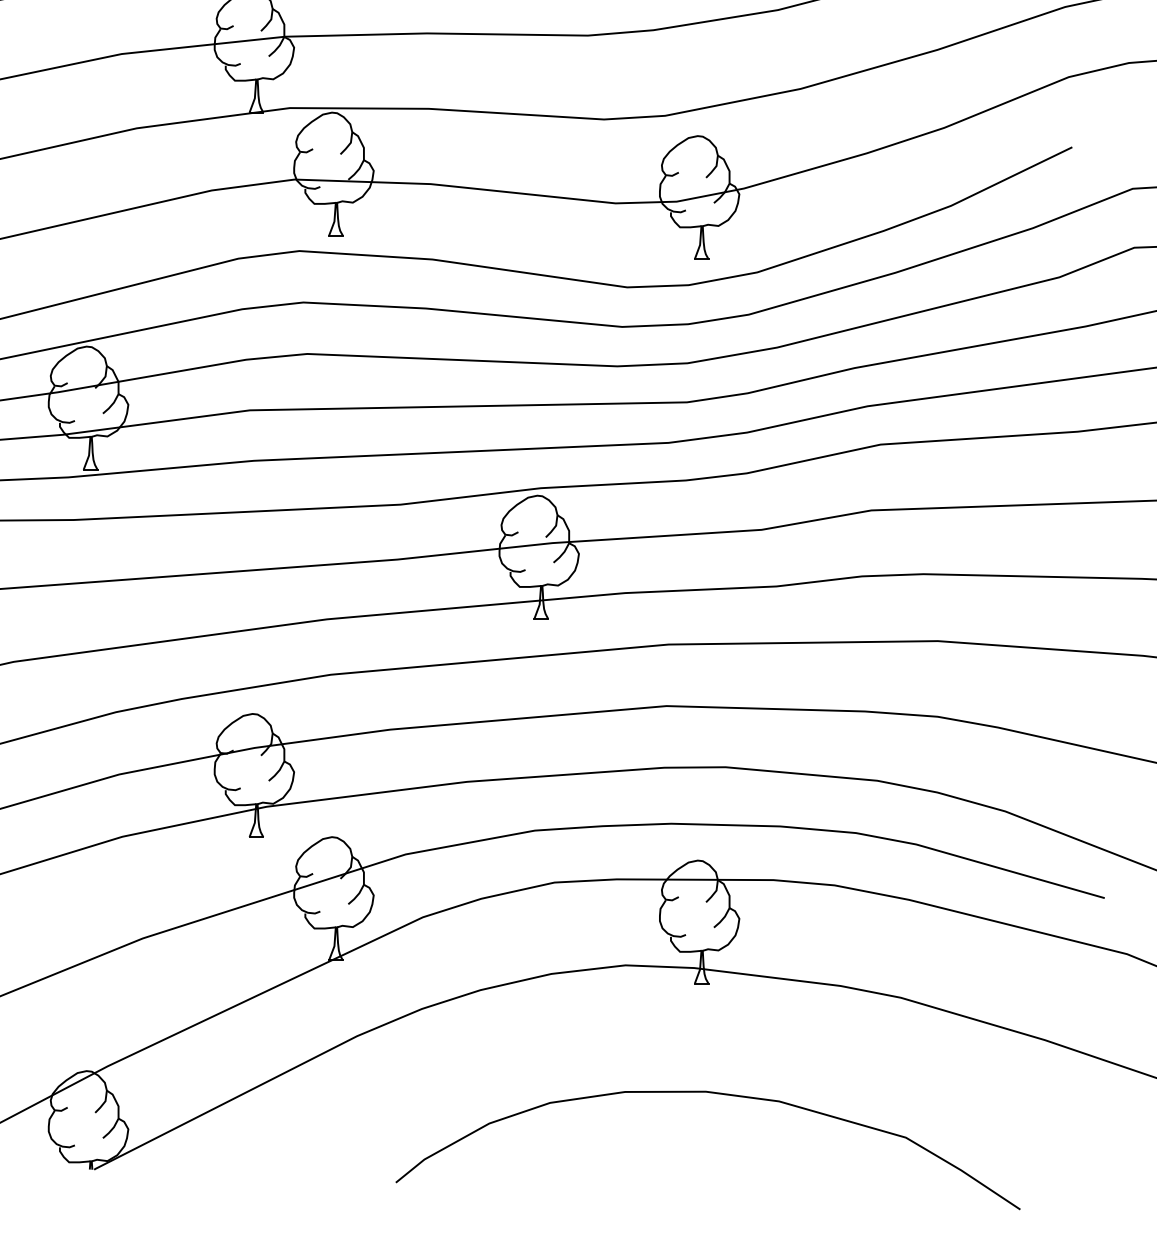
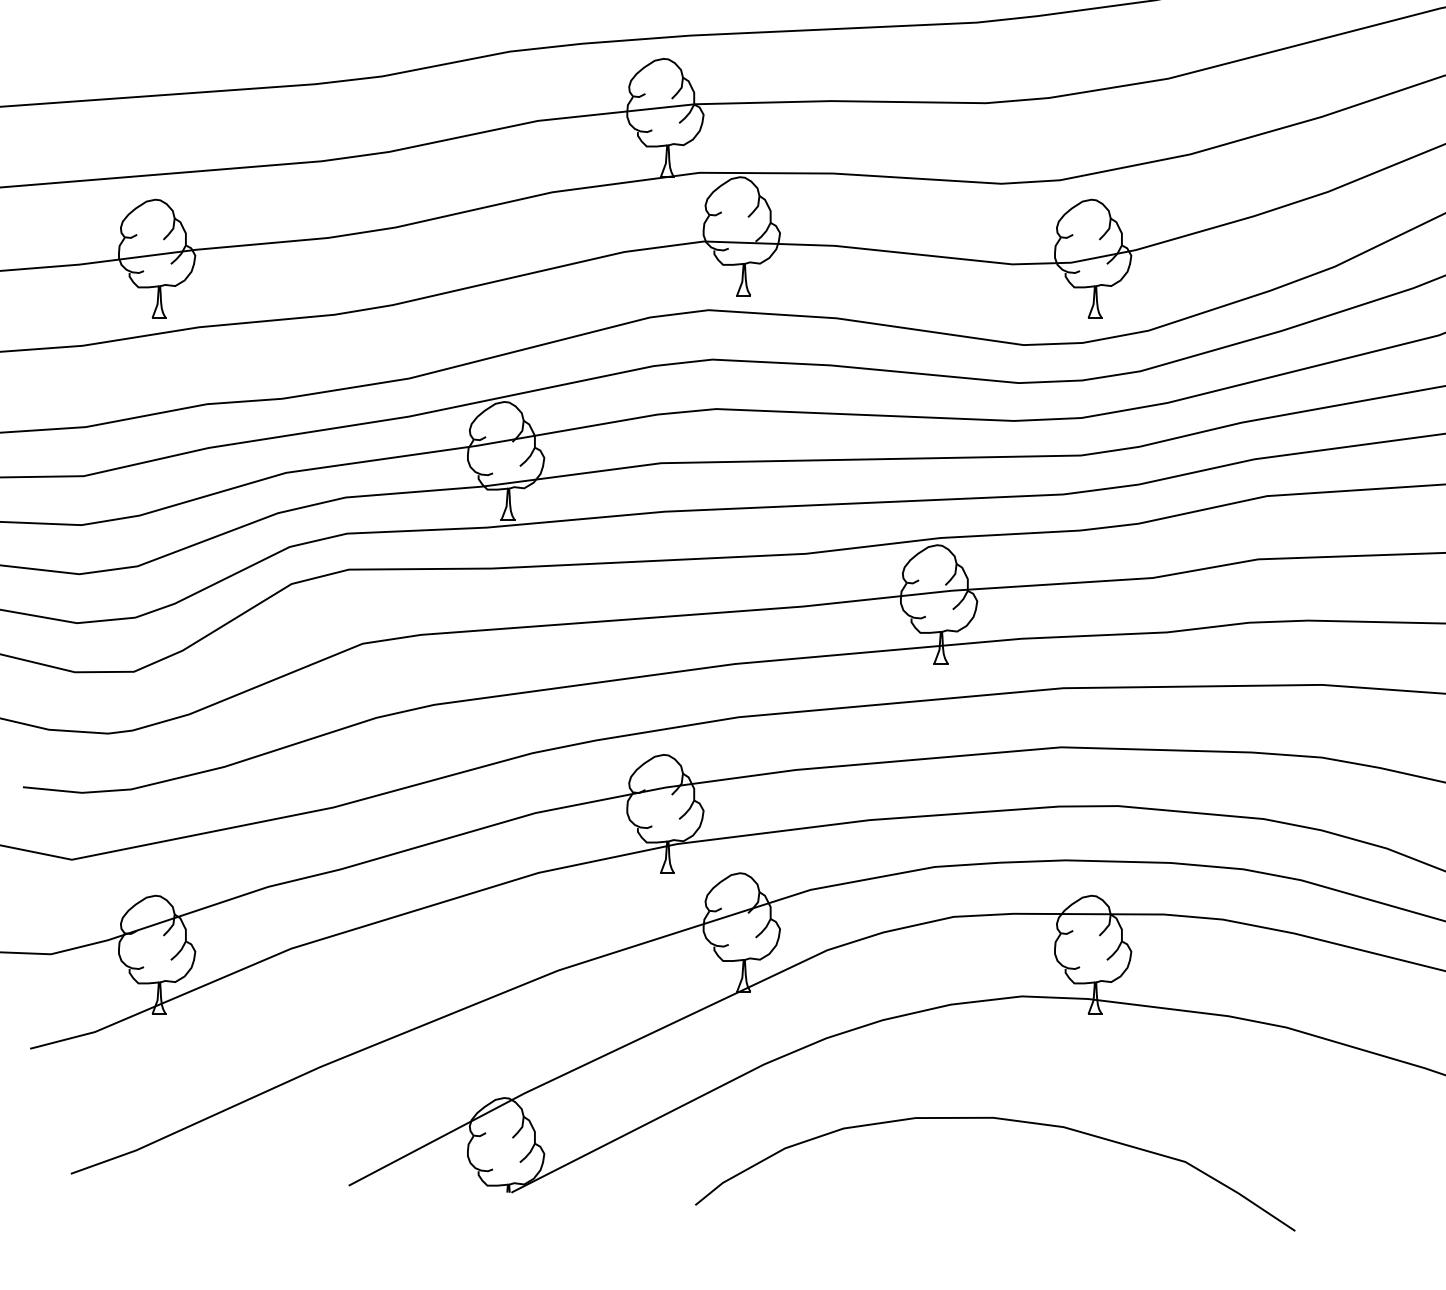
curve: (716, 1094) -> (1003, 1120), moved

